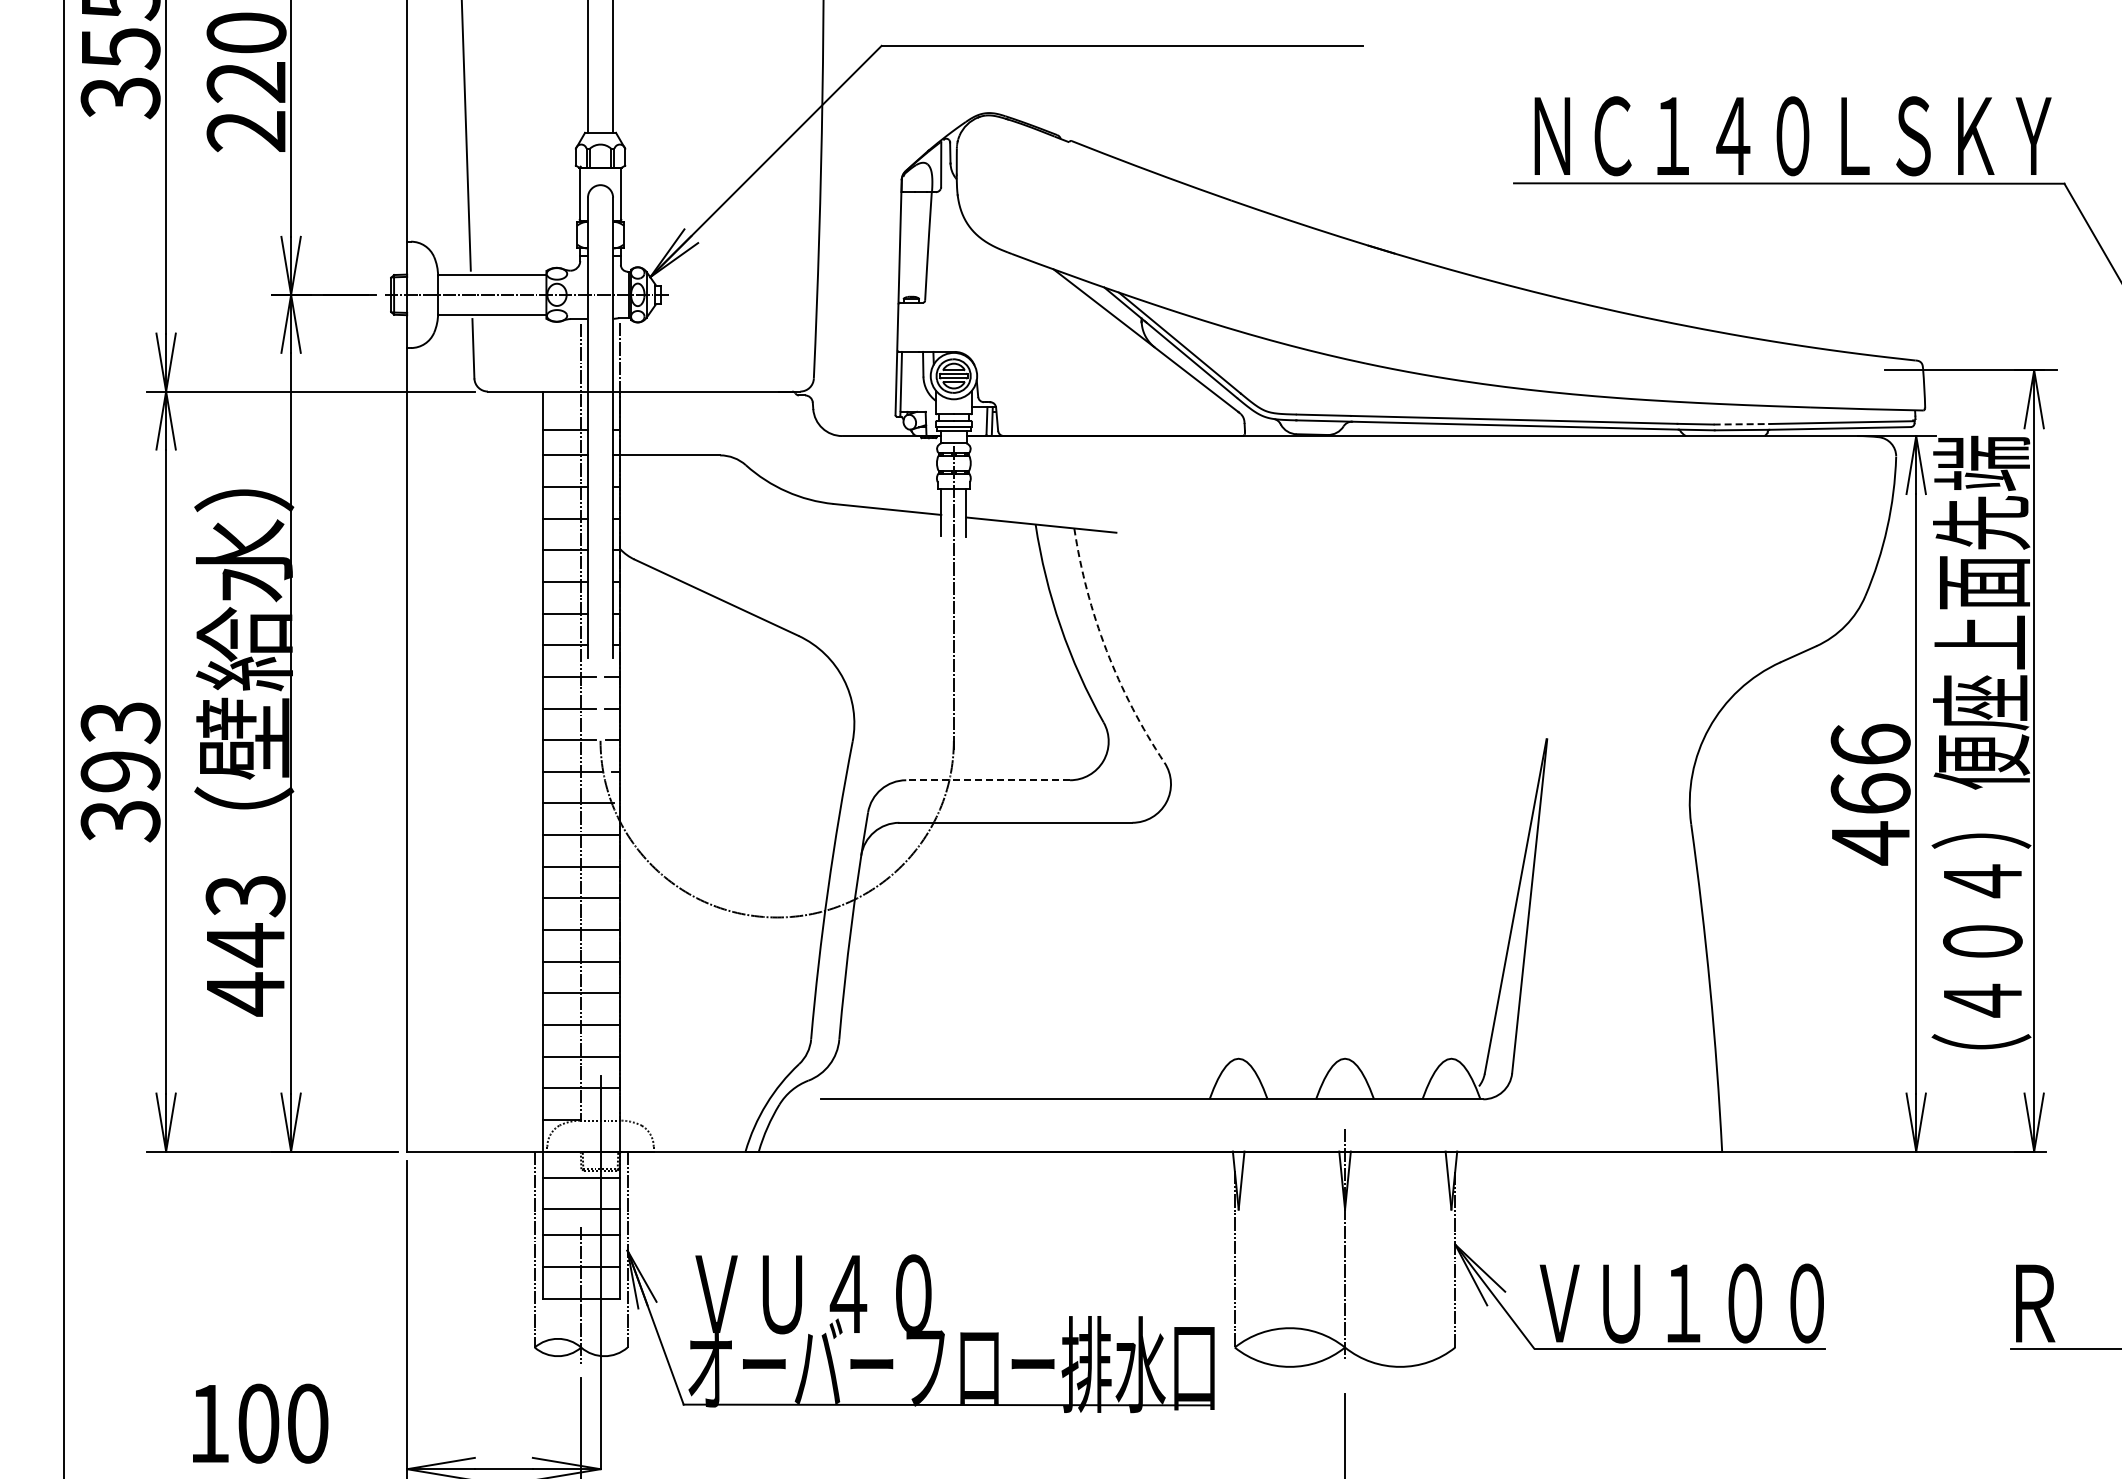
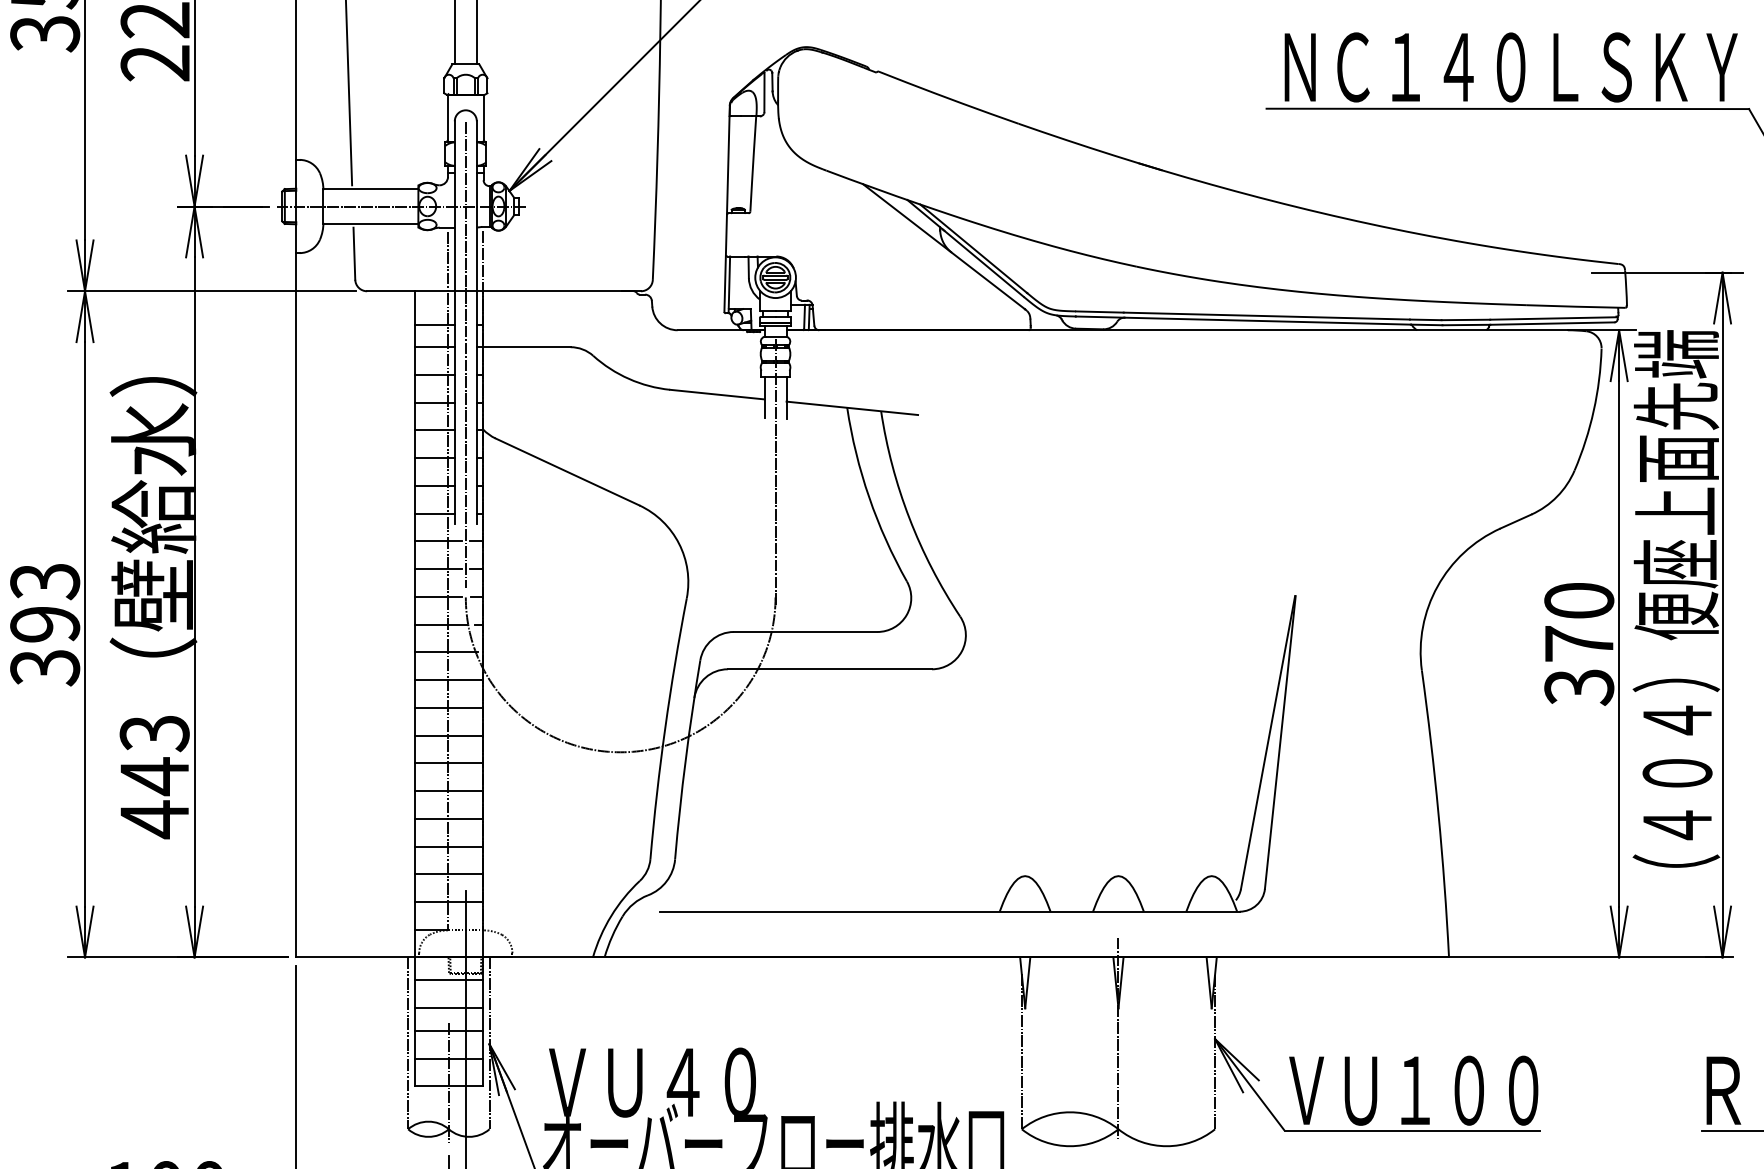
line: (1741, 424) -> (1465, 320), dashed -> solid
line: (600, 463) -> (465, 354), added
arc: (1106, 650) -> (909, 518), dashed -> solid
line: (988, 780) -> (805, 632), dashed -> solid
text: (1870, 794) -> (1579, 644), 466 -> 370

